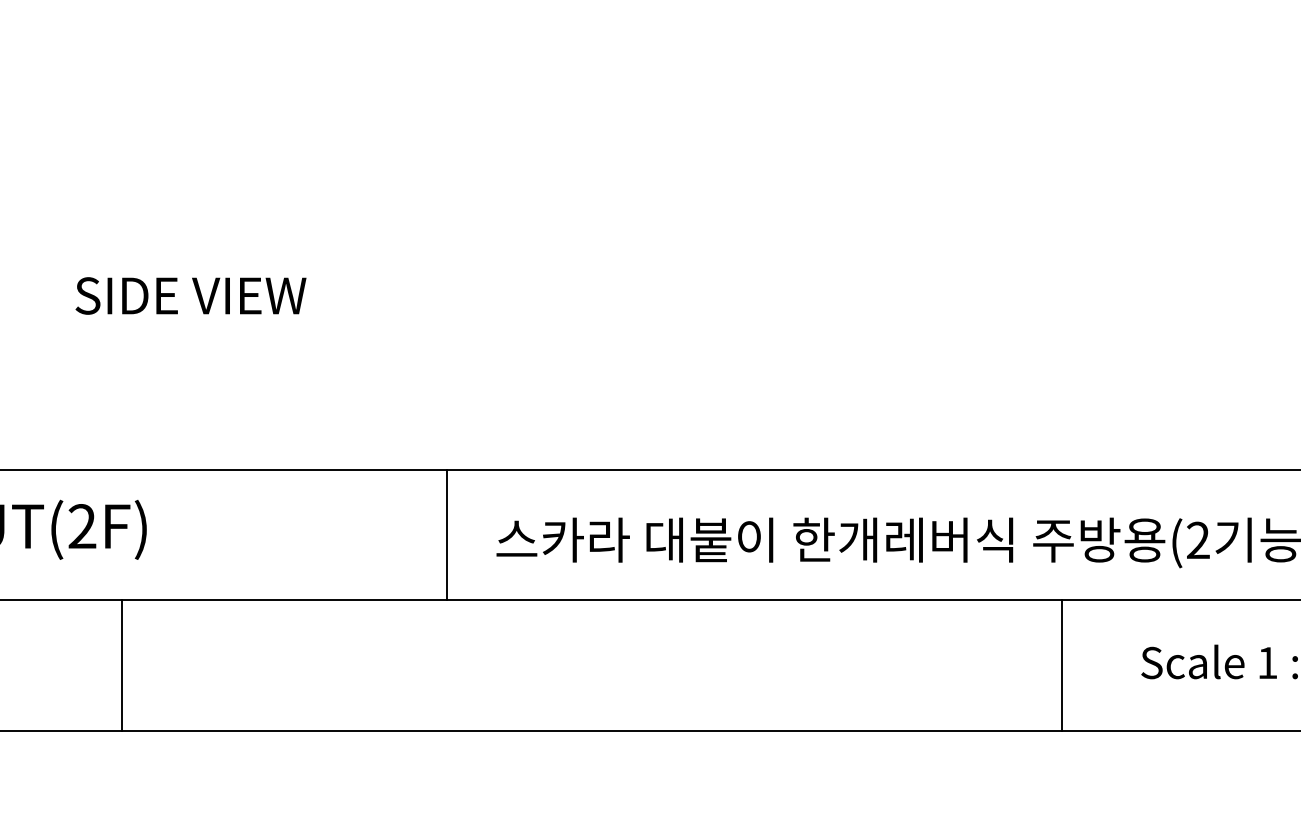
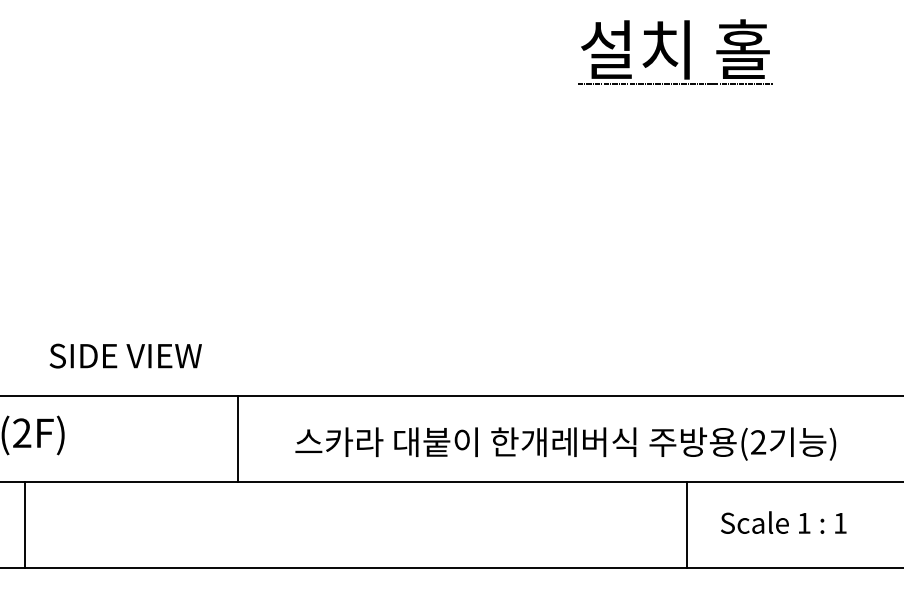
text: (190, 295) -> (125, 355), moved
line: (446, 534) -> (238, 438), moved
line: (120, 664) -> (24, 524), moved
line: (1061, 664) -> (686, 524), moved

